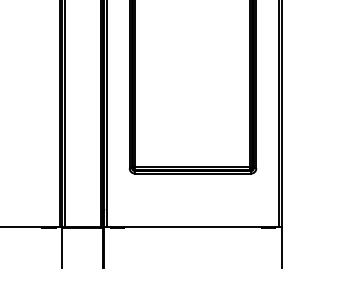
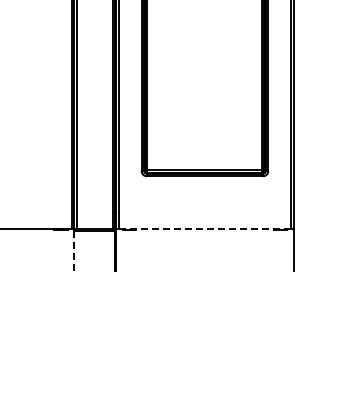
line: (193, 226) -> (205, 229), solid -> dashed
line: (62, 247) -> (74, 250), solid -> dashed

